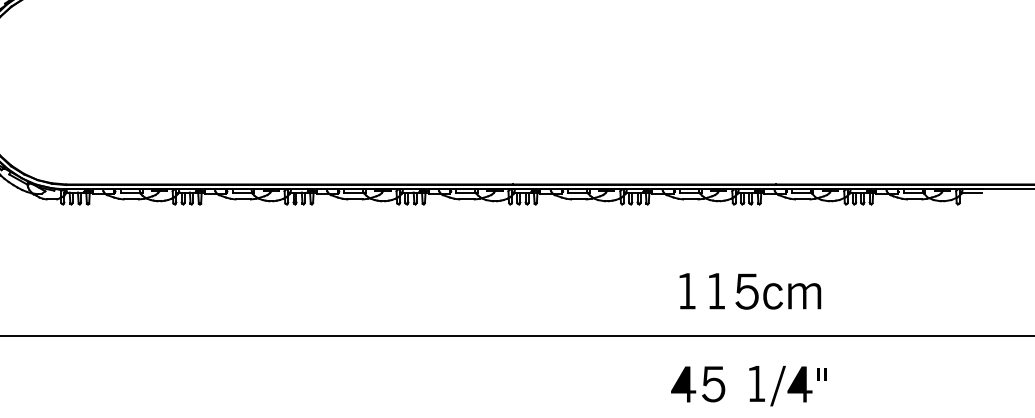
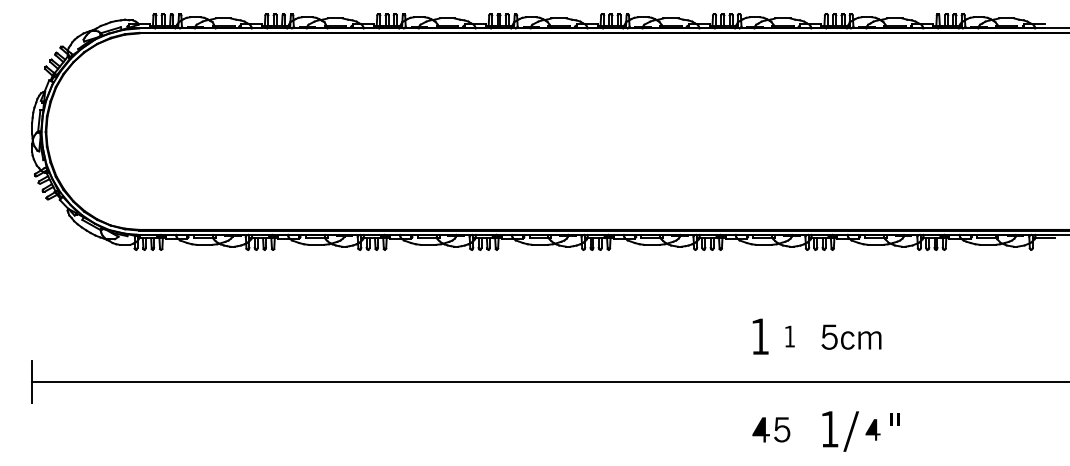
part: (716, 291) -> (789, 336), size x0.6
part: (778, 292) -> (851, 337), size x0.7
part: (698, 384) -> (771, 429), size x0.7
part: (799, 384) -> (872, 429), size x0.6

